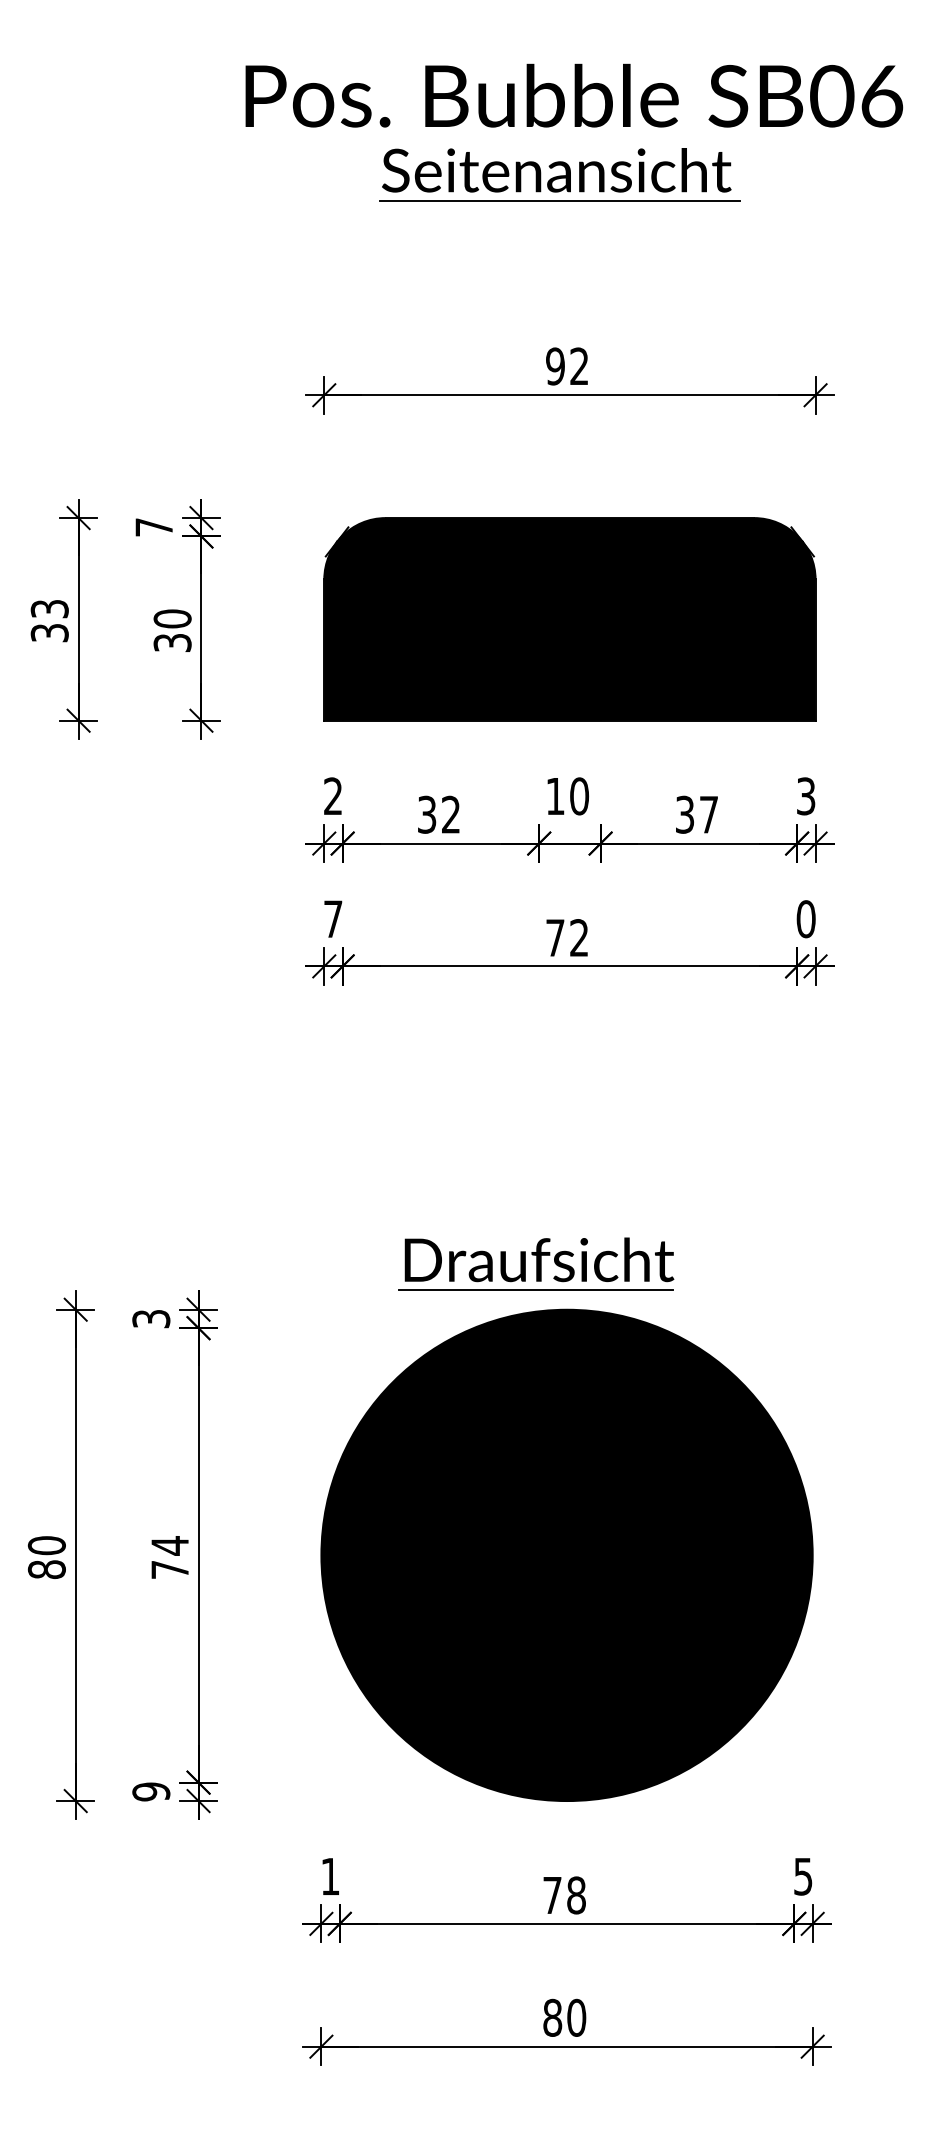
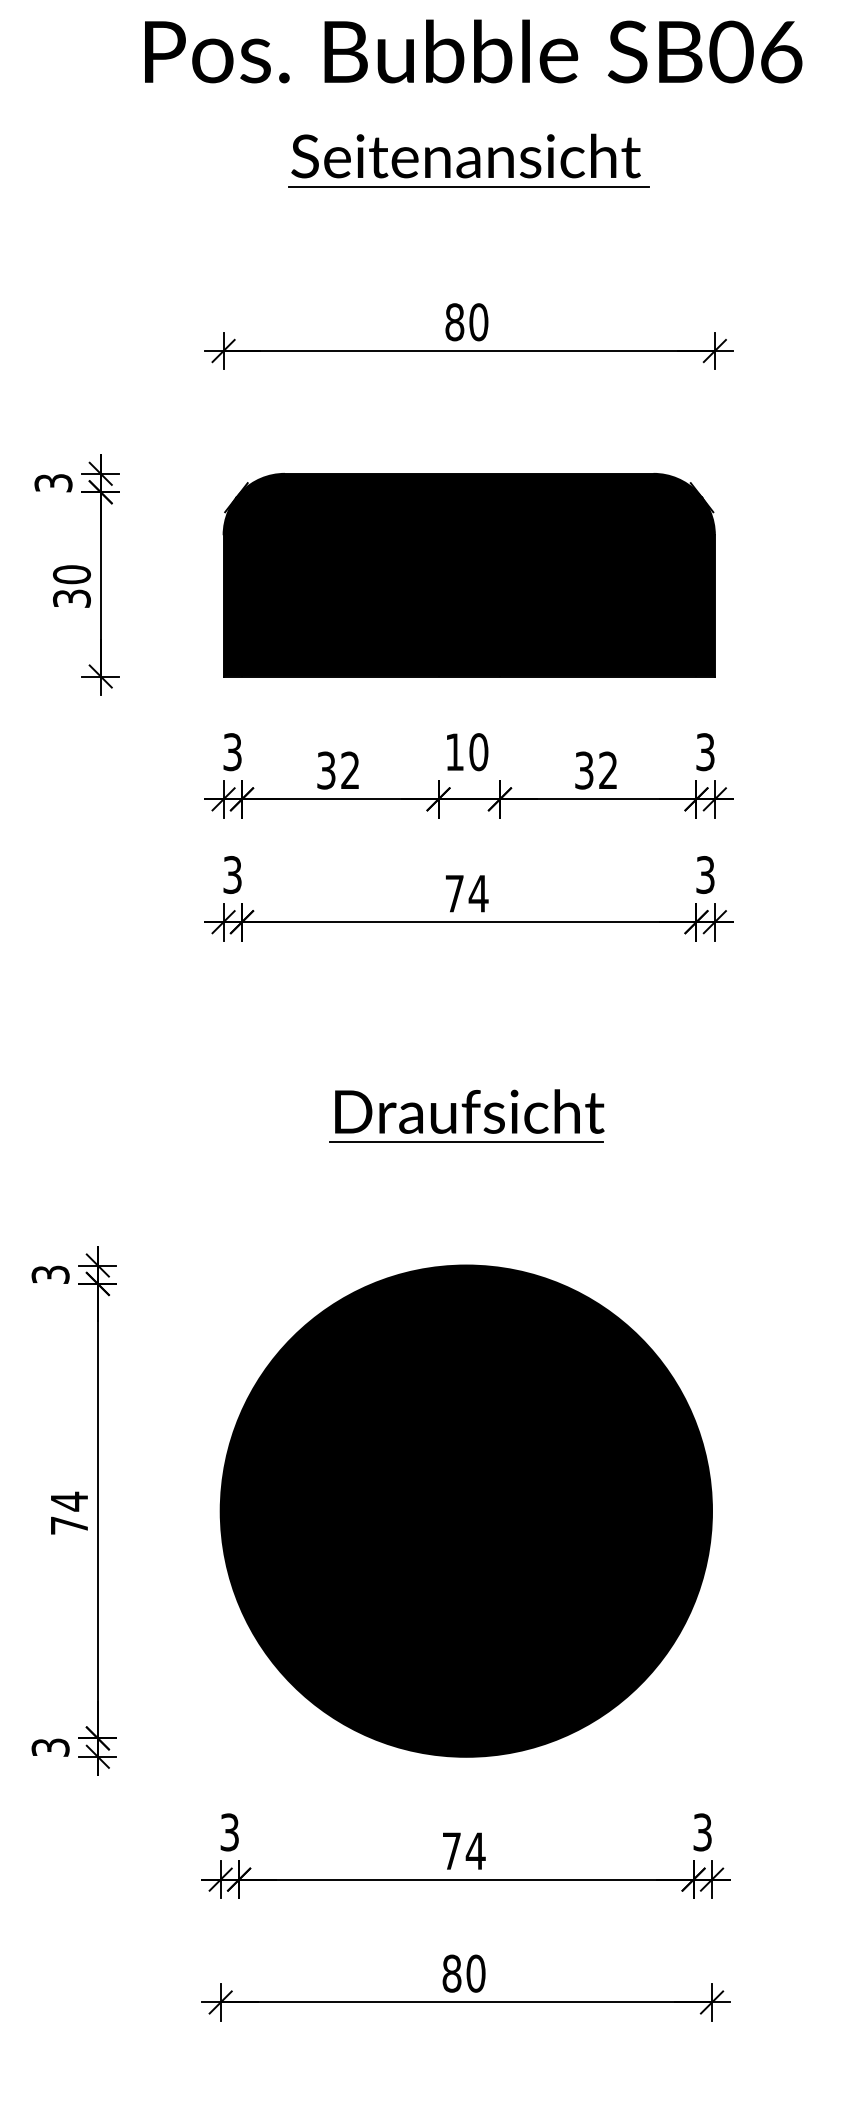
part: (559, 174) -> (468, 160), moved
text: (567, 366) -> (466, 322), 92 -> 80
text: (154, 527) -> (53, 483), 7 -> 3
text: (333, 796) -> (232, 752), 2 -> 3
text: (708, 814) -> (607, 770), 37 -> 32
text: (333, 919) -> (232, 875), 7 -> 3
text: (805, 919) -> (704, 875), 0 -> 3
text: (579, 937) -> (478, 893), 72 -> 74
part: (536, 1263) -> (466, 1115), moved
text: (151, 1791) -> (50, 1747), 9 -> 3
text: (330, 1876) -> (229, 1832), 1 -> 3
text: (803, 1876) -> (702, 1832), 5 -> 3
text: (576, 1895) -> (475, 1851), 78 -> 74

